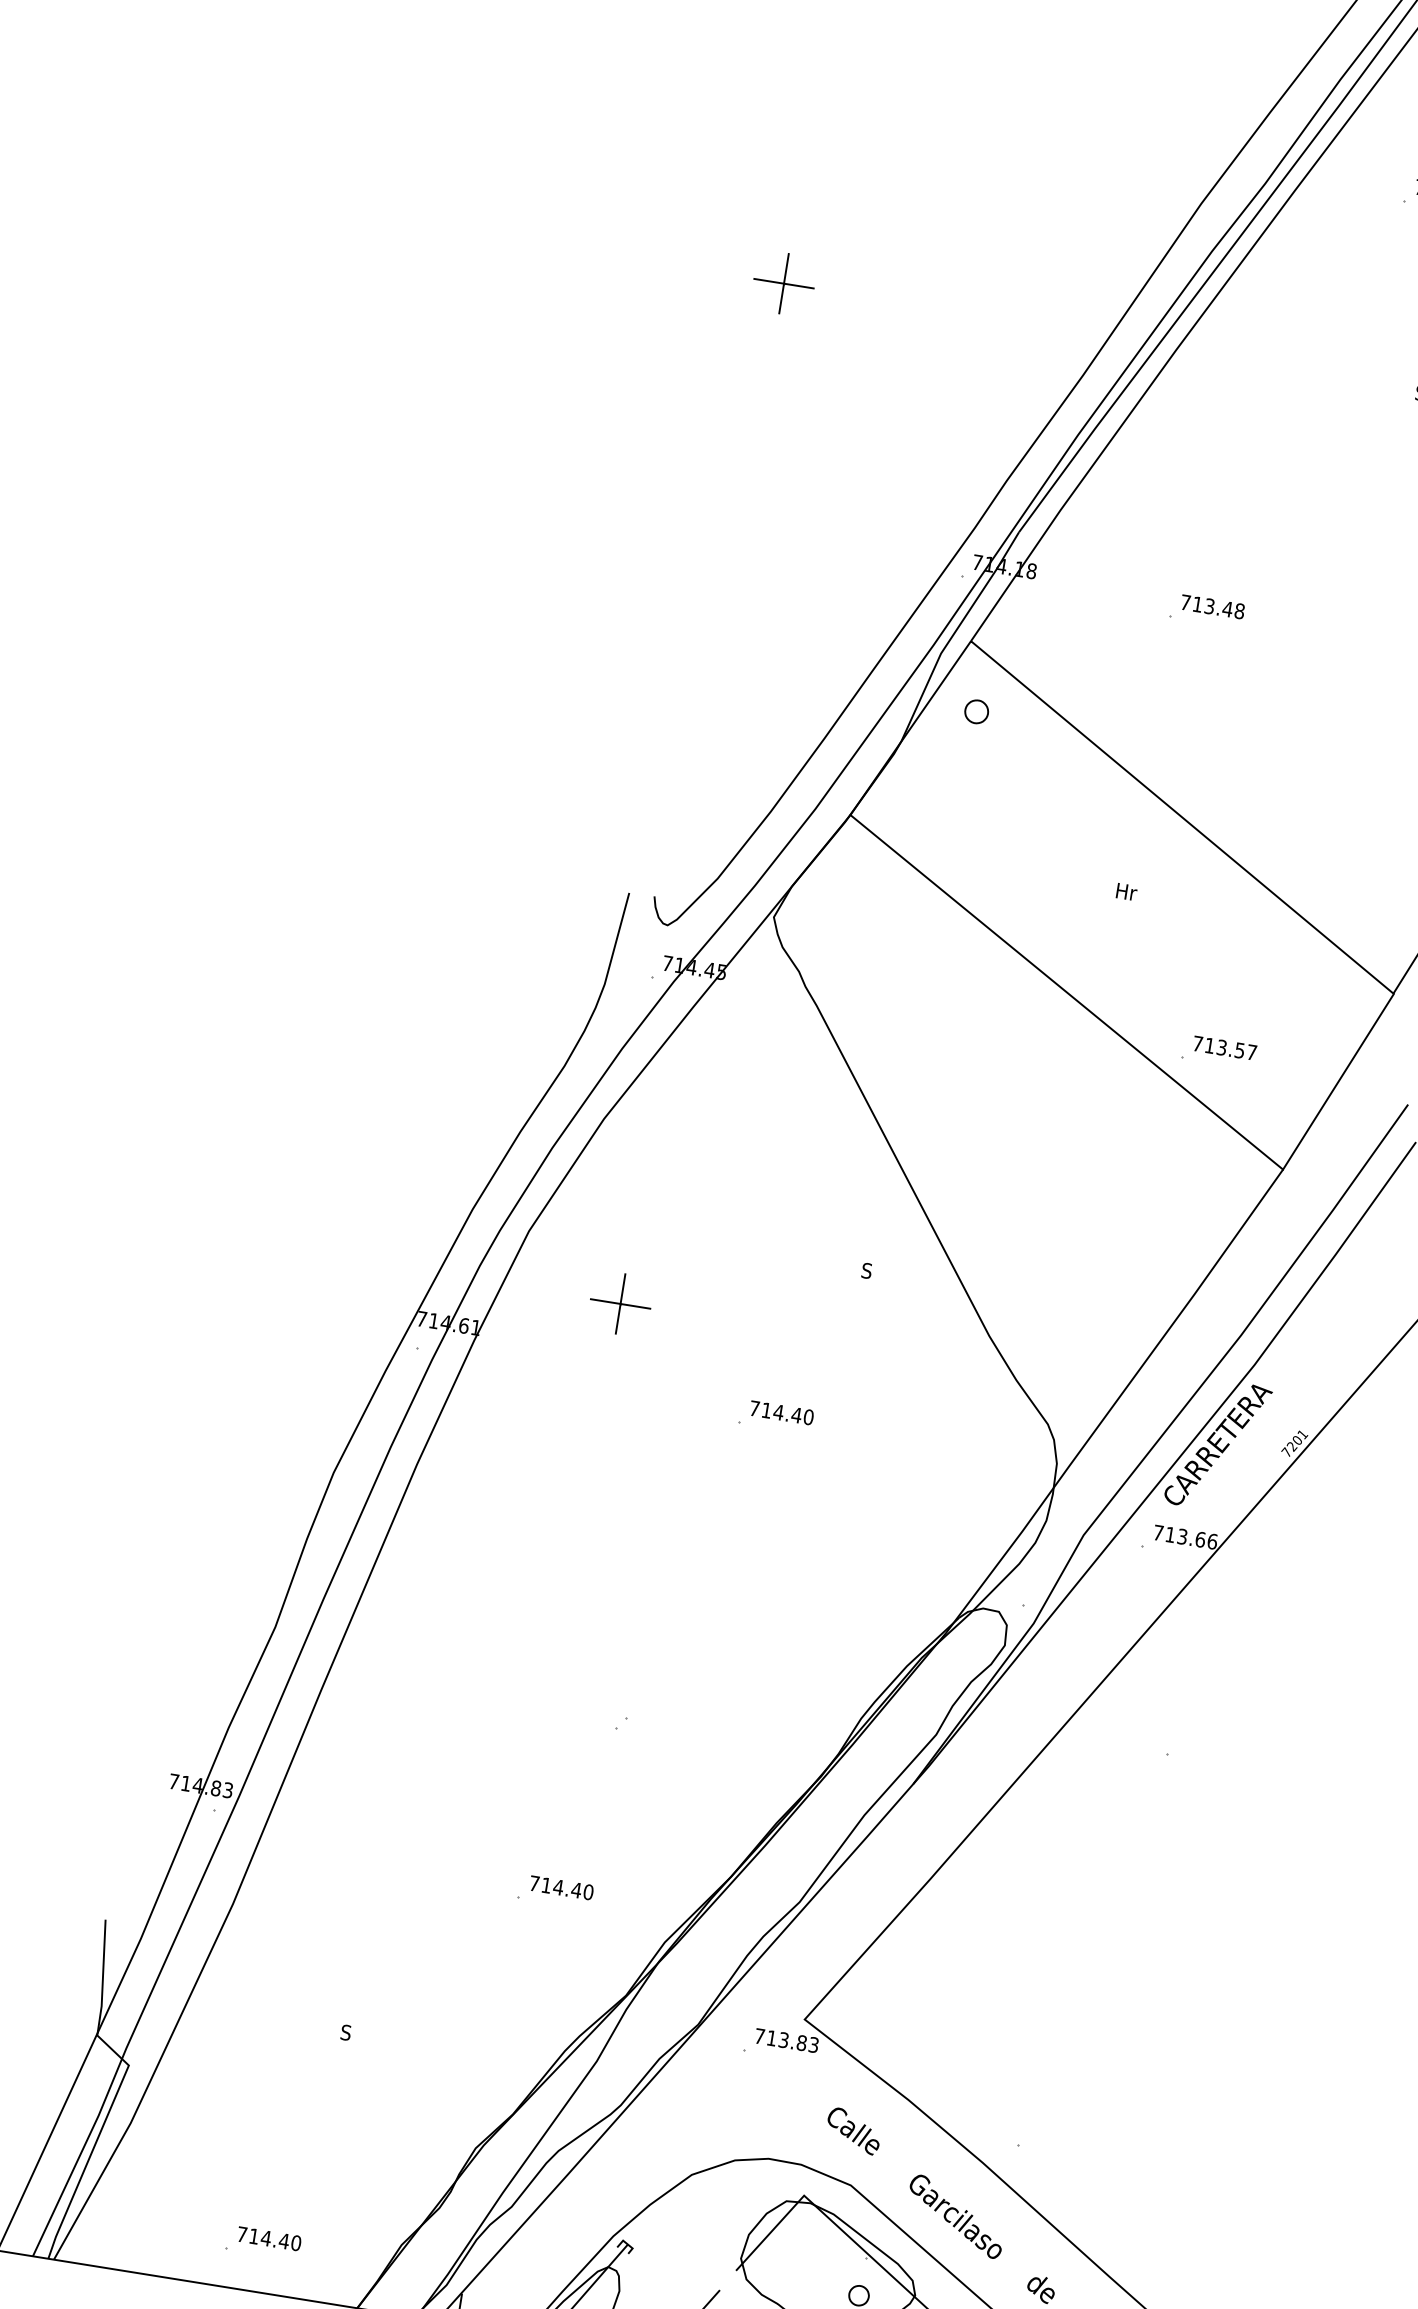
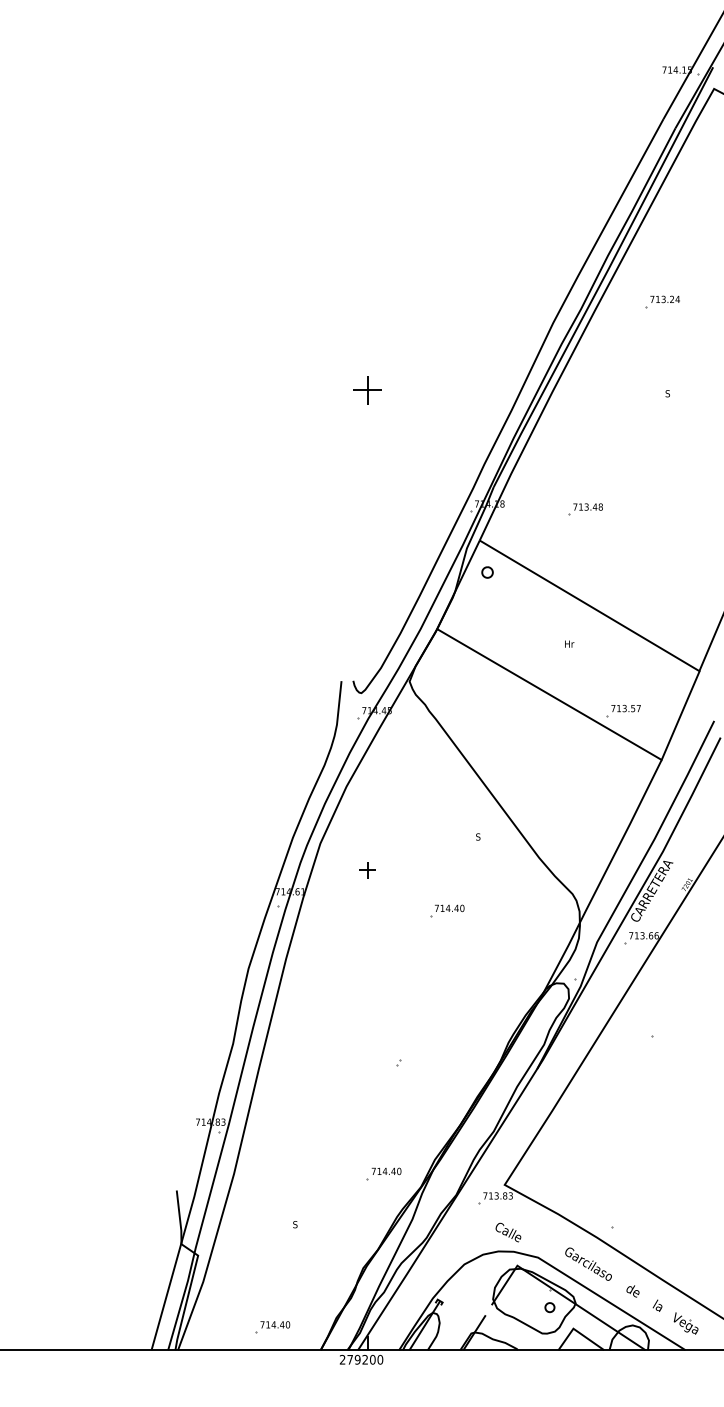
part: (620, 1304) -> (367, 870), size x0.6
part: (554, 1891) -> (383, 1173), moved
text: (853, 2131) -> (508, 1232), moved

